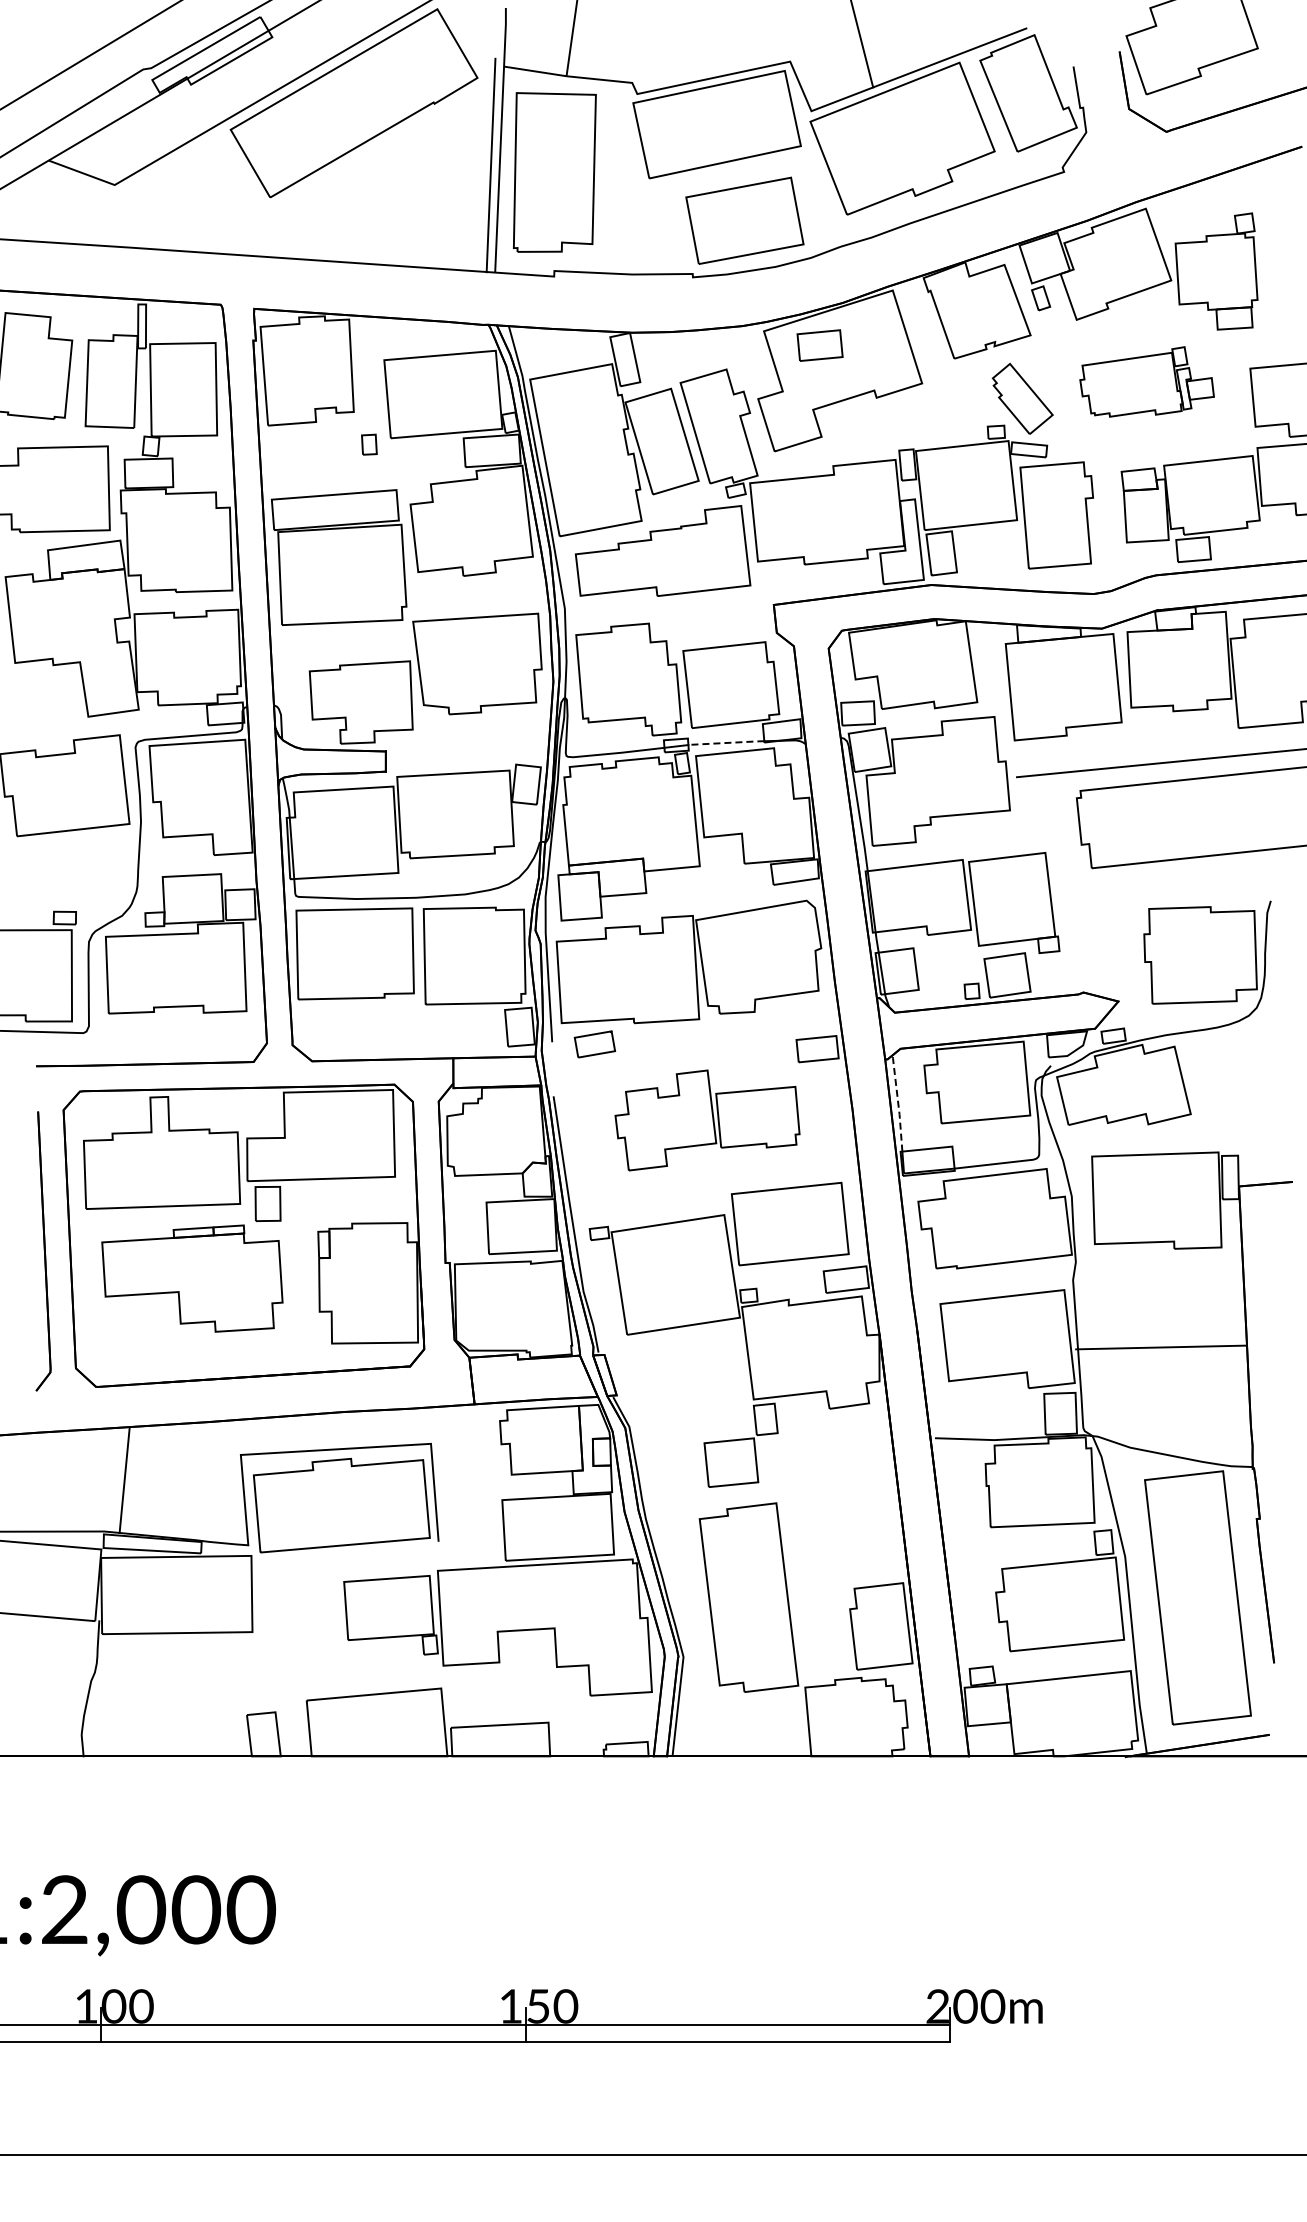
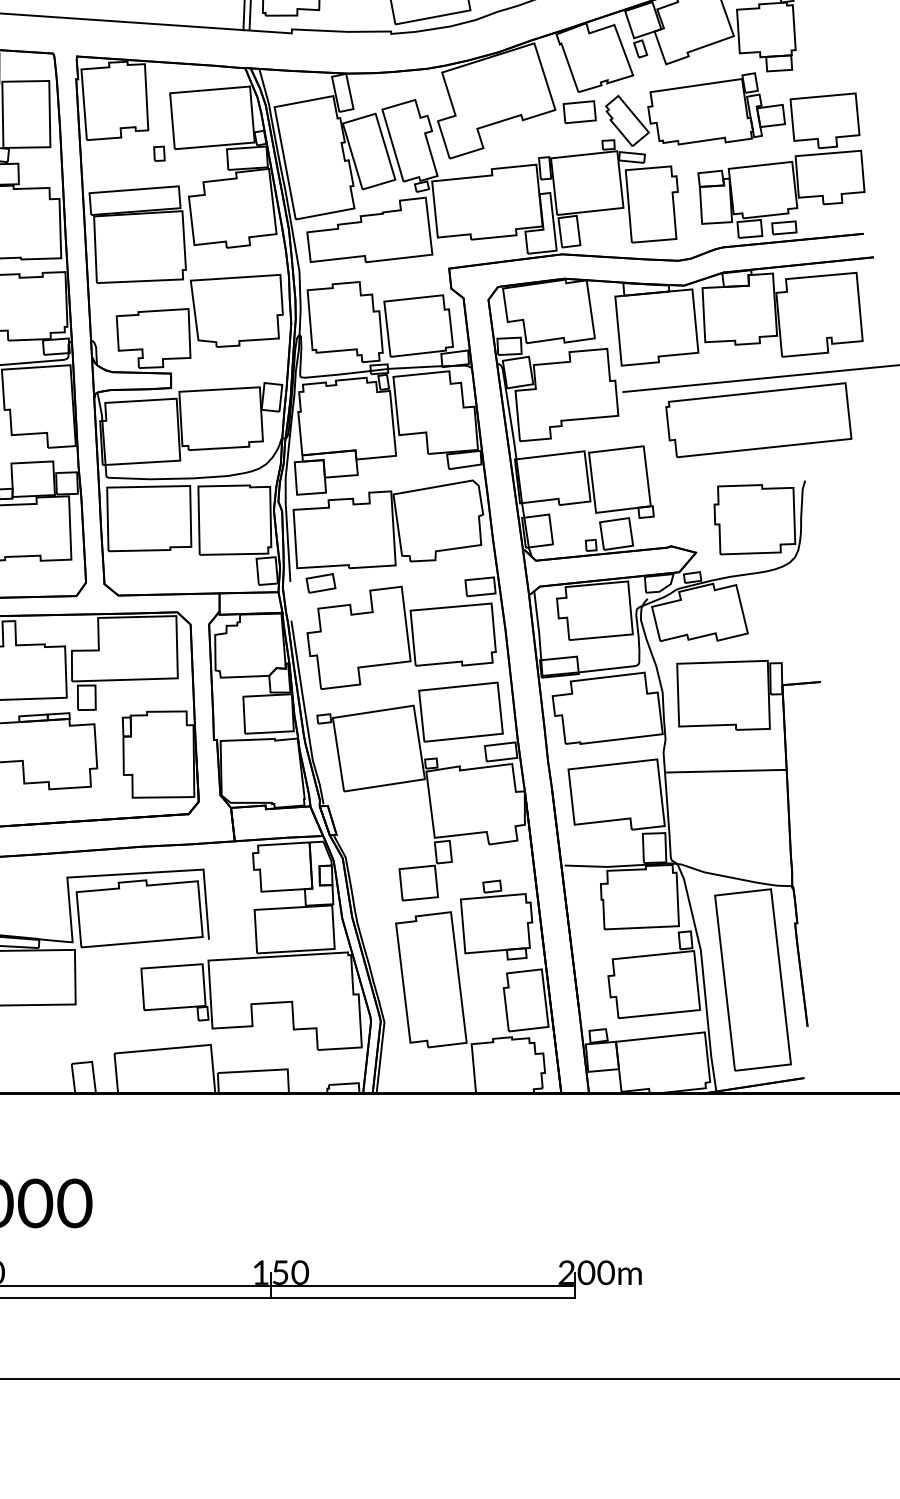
part: (819, 345) -> (579, 112), moved
part: (1146, 381) -> (716, 108), size x1.43
part: (1241, 548) -> (784, 228), added
line: (725, 743) -> (414, 367), dashed -> solid
line: (898, 1102) -> (538, 625), dashed -> solid
part: (707, 1120) -> (401, 637), size x1.43
line: (1160, 1347) -> (725, 771), moved
part: (839, 1514) -> (496, 920), added

